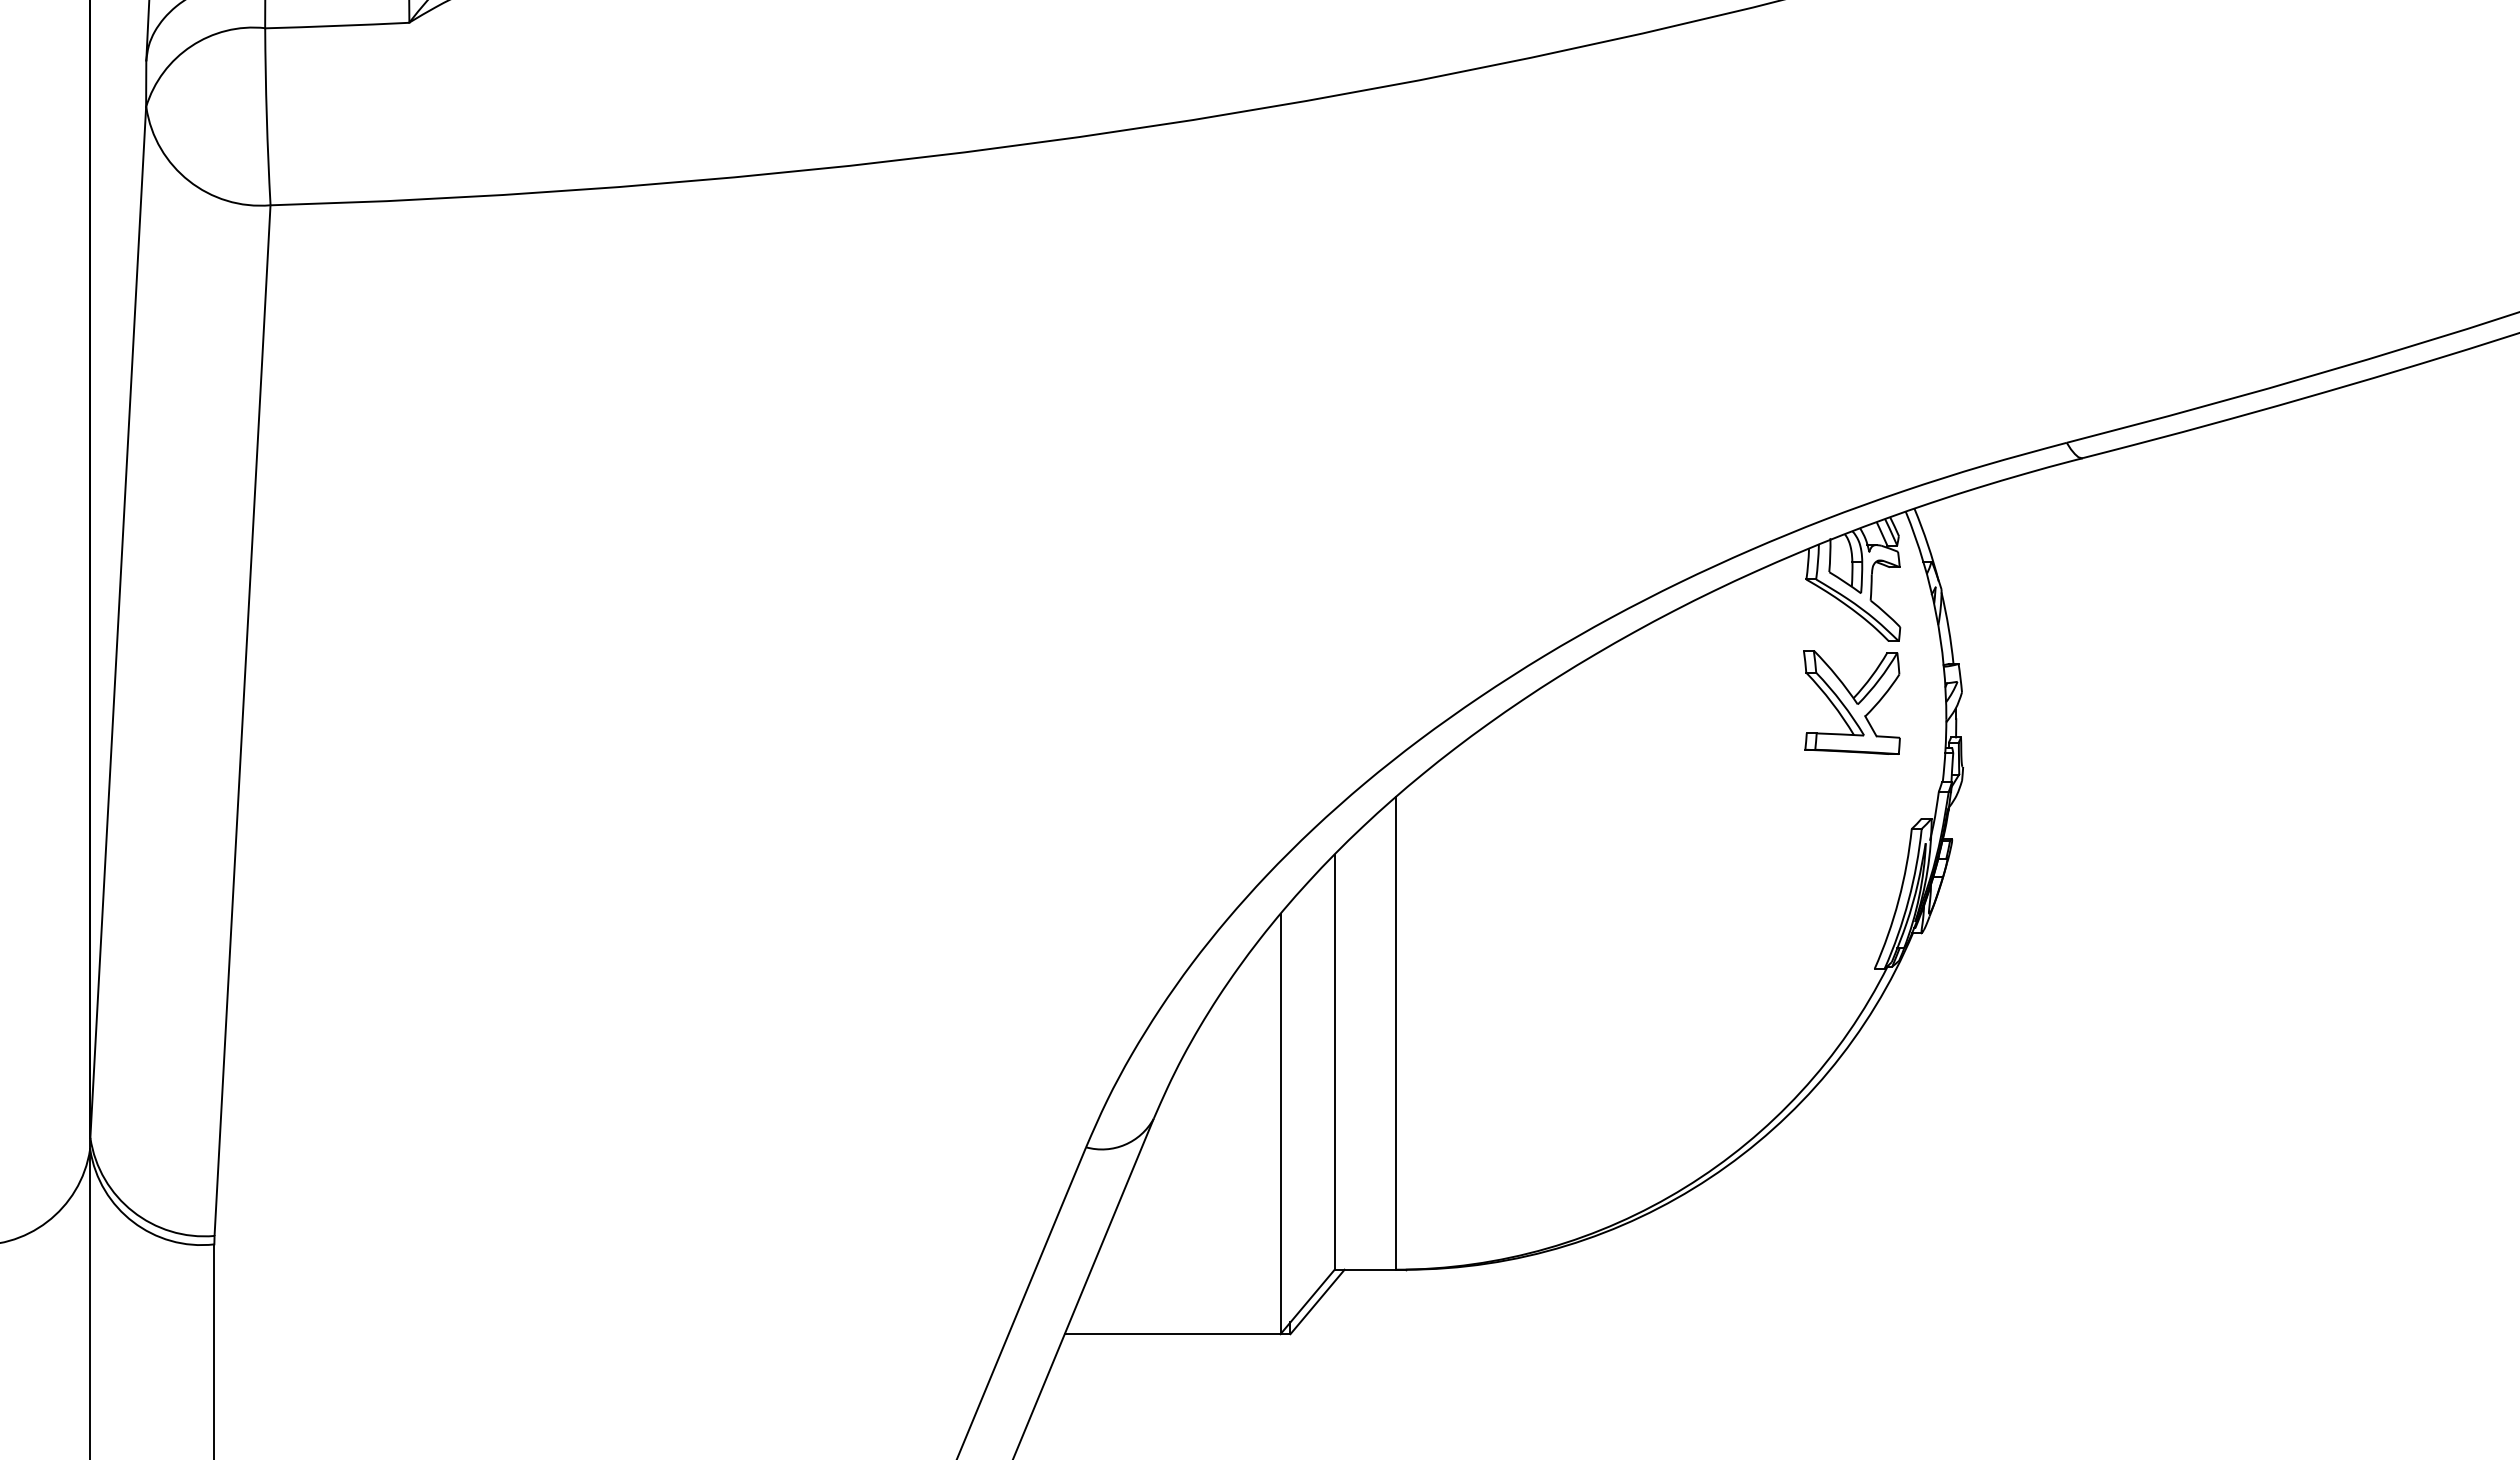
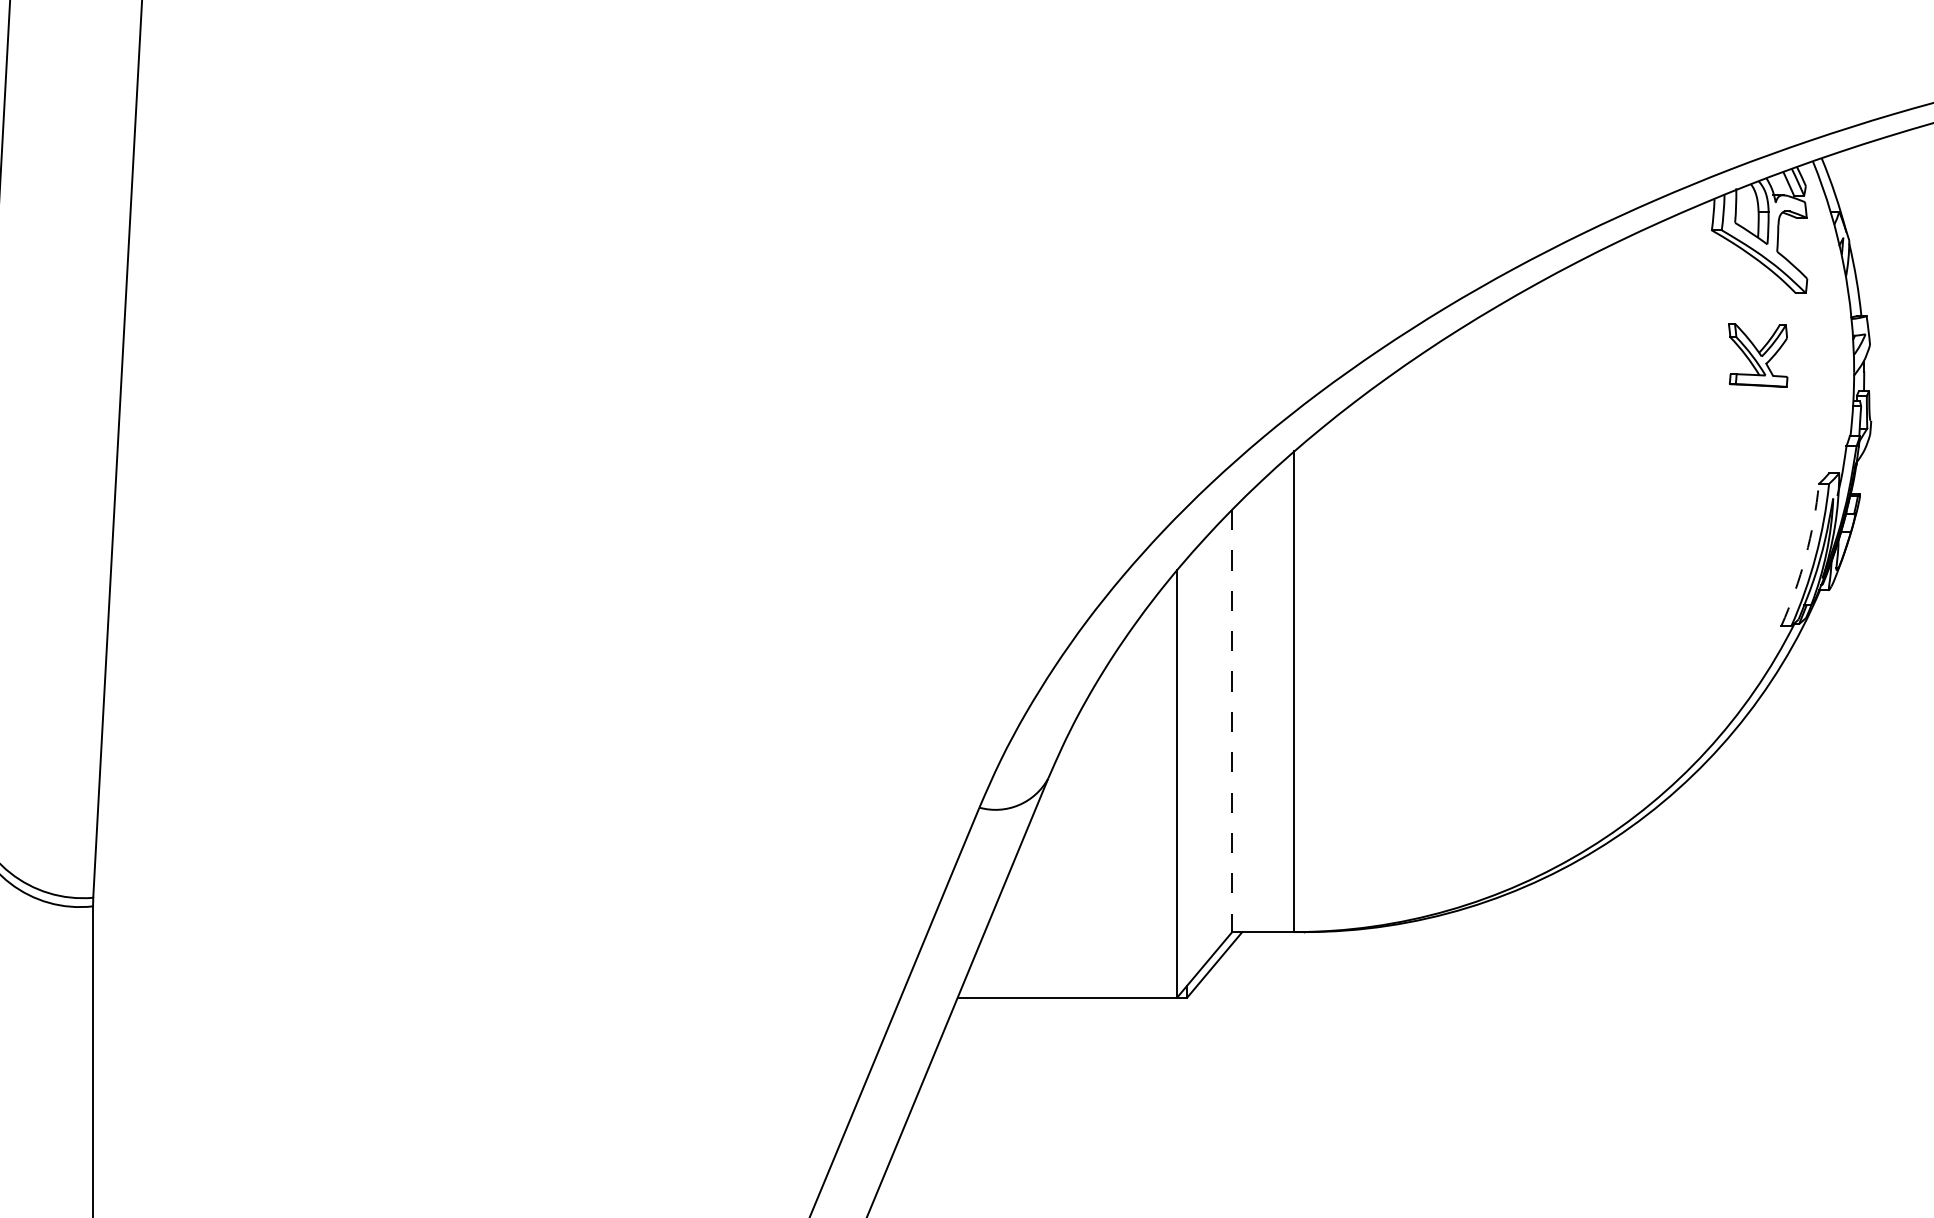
part: (1851, 702) -> (1757, 355), size x0.6
arc: (1898, 900) -> (1805, 556), solid -> dashed
line: (1334, 1062) -> (1232, 721), solid -> dashed

